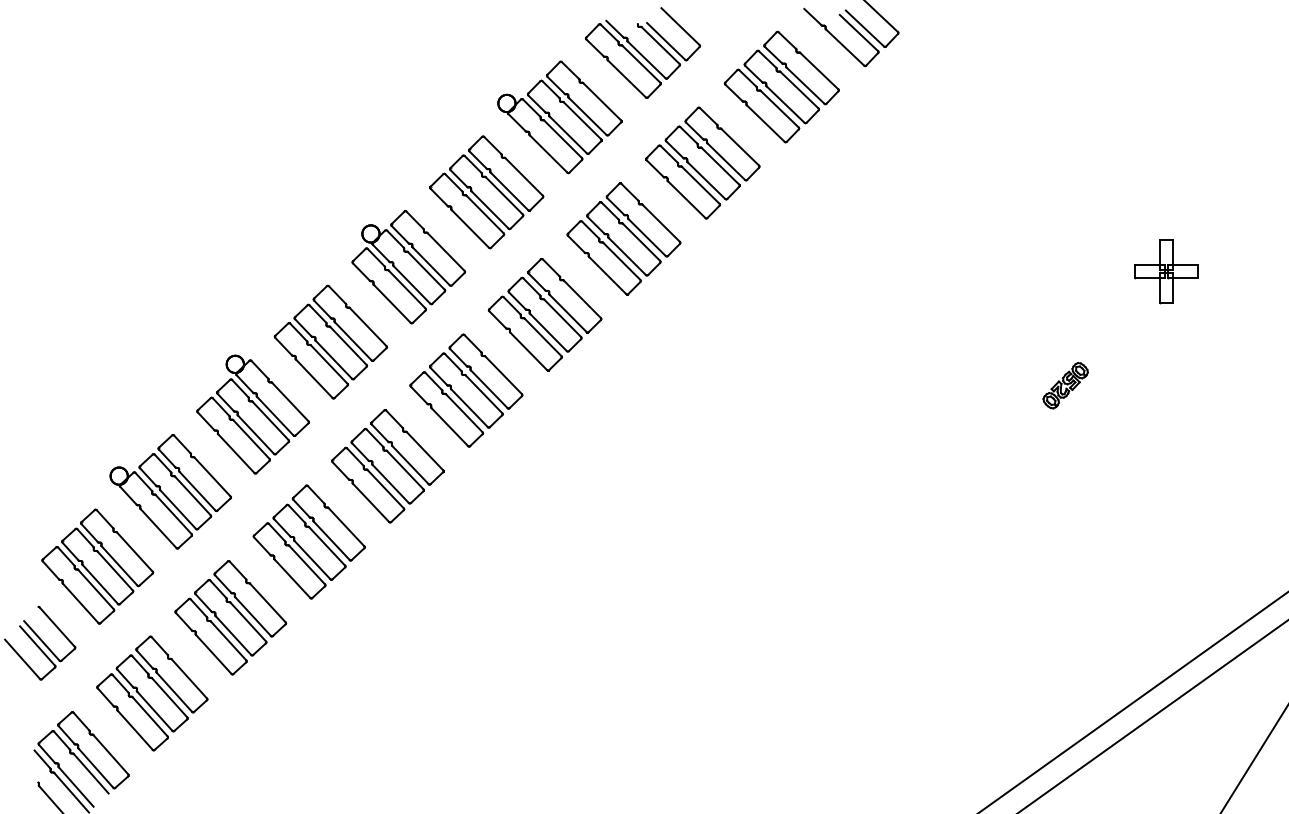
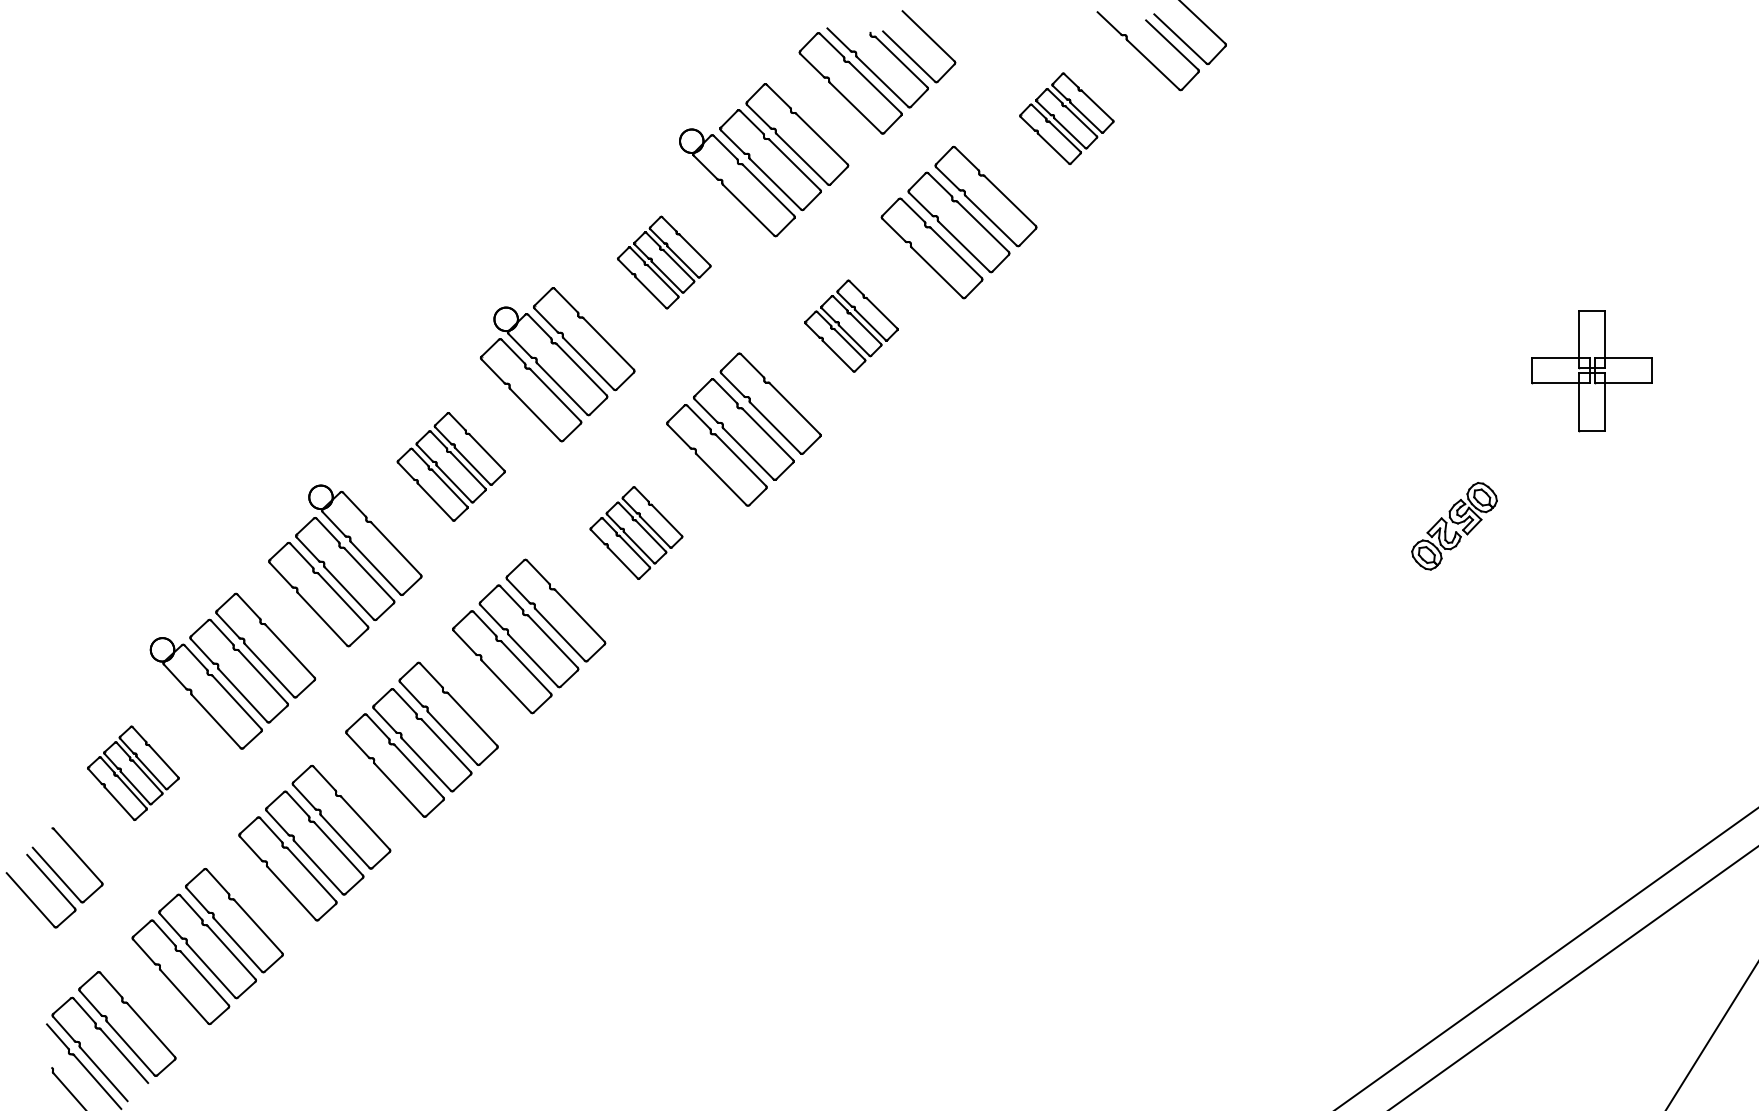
part: (781, 86) -> (1066, 118), size x0.6
part: (486, 192) -> (663, 262), size x0.6
part: (623, 238) -> (850, 325), size x0.6
part: (1166, 271) -> (1591, 370), size x1.4
part: (330, 341) -> (450, 466), size x0.7
part: (1065, 385) -> (1454, 526), size x1.4
part: (466, 390) -> (636, 532), size x0.6
part: (97, 566) -> (132, 773), size x0.6

